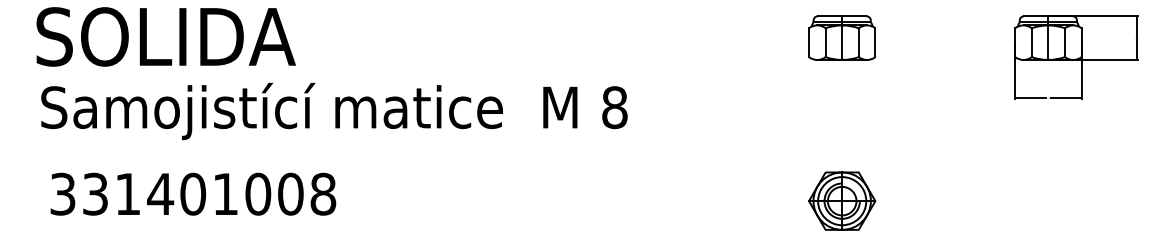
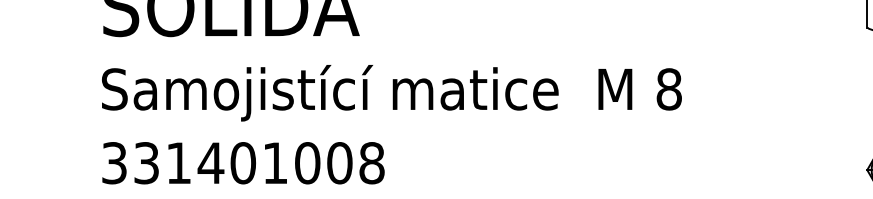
text: (334, 111) -> (391, 93), moved
text: (193, 193) -> (243, 162), moved

